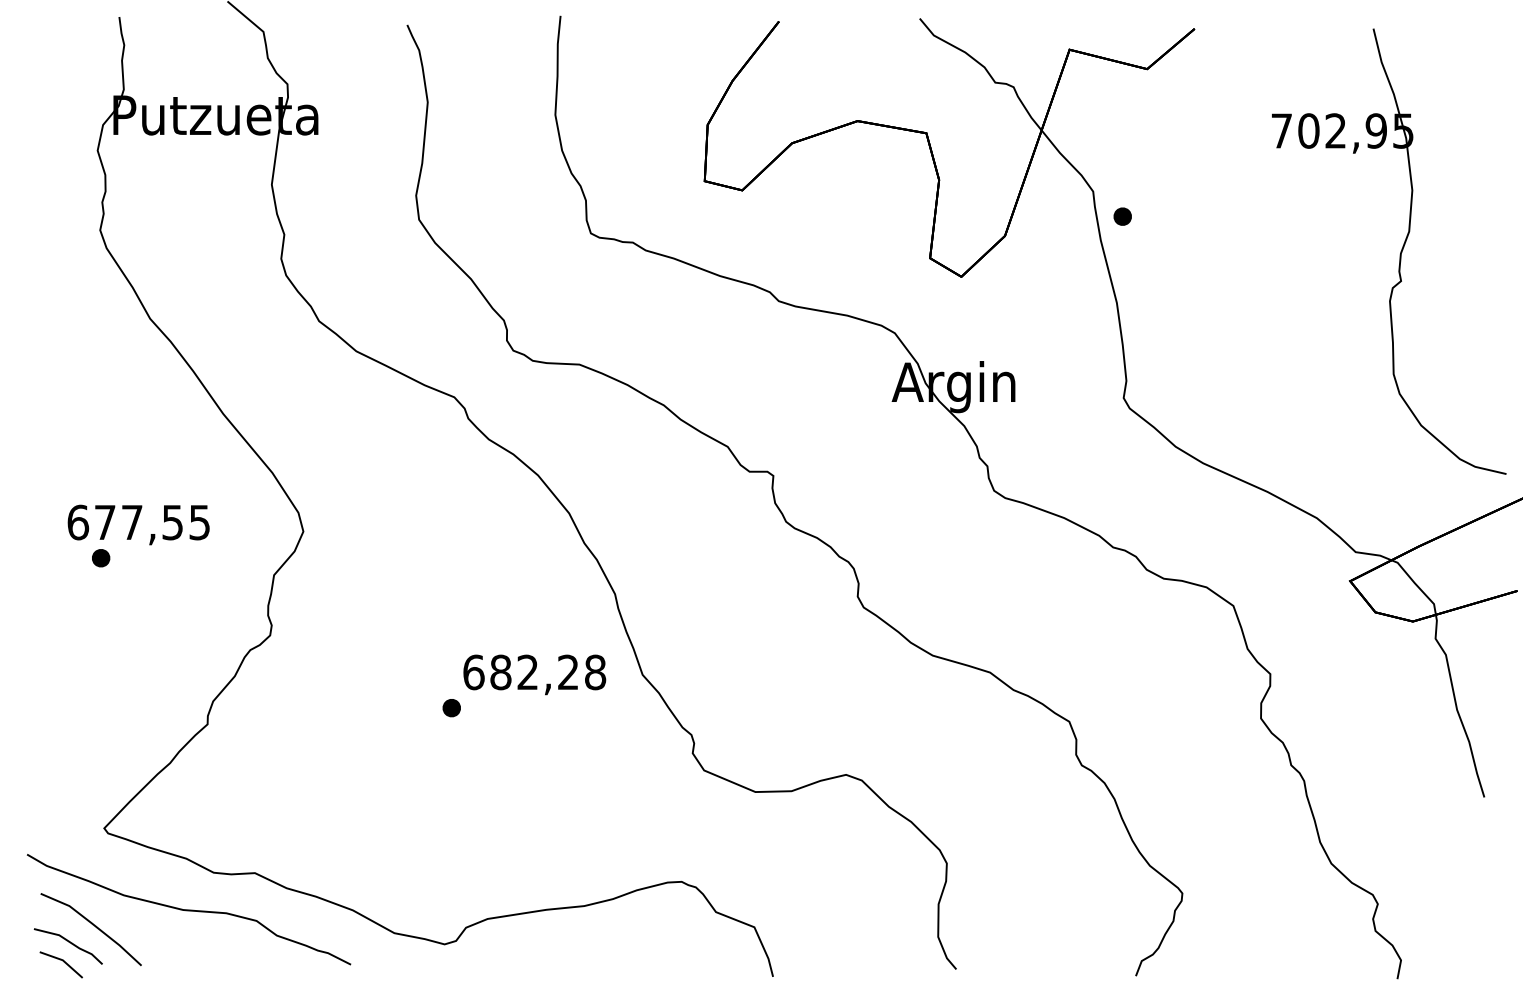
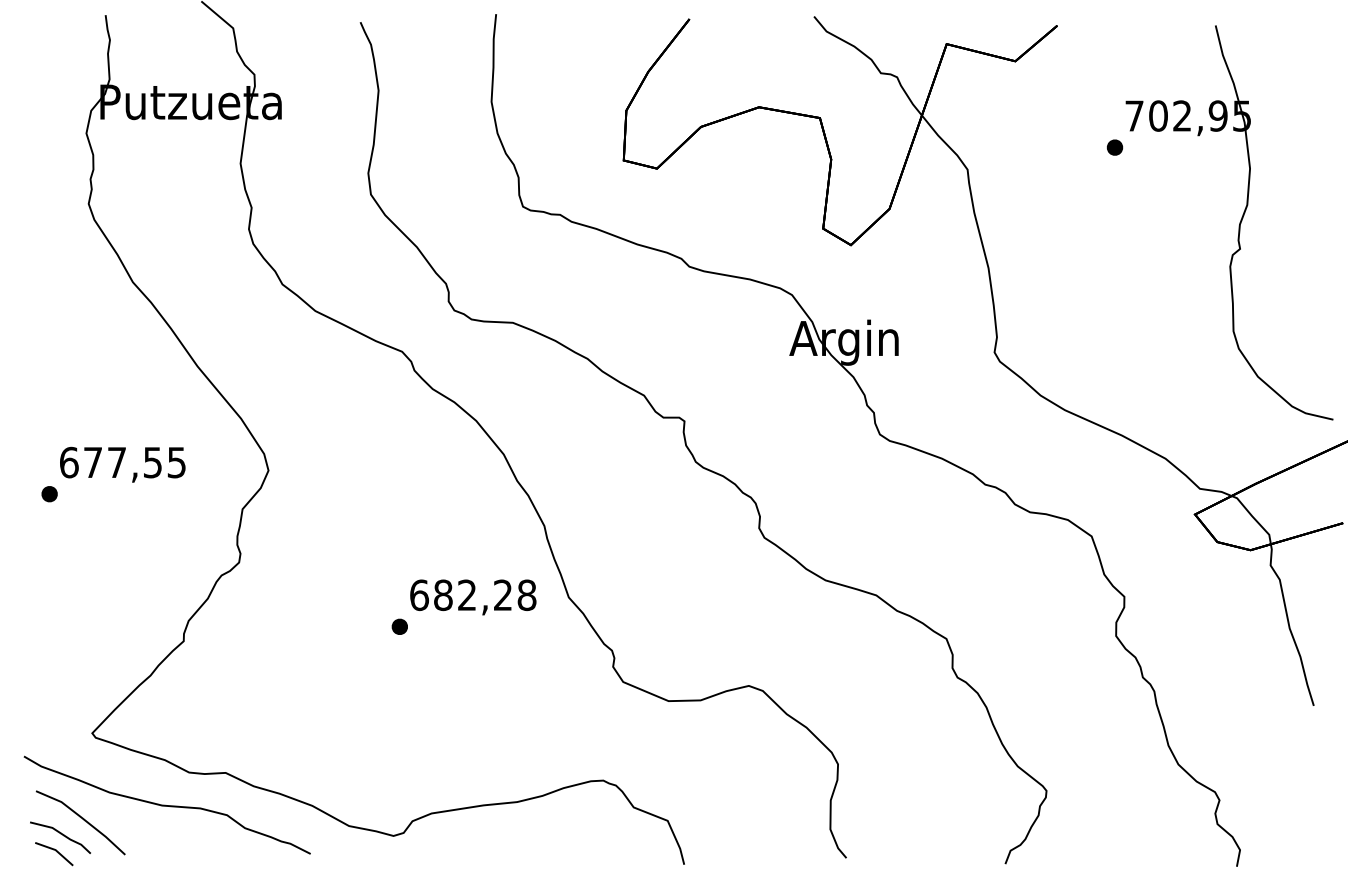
part: (1122, 216) -> (1114, 147), moved
part: (101, 558) -> (50, 494), moved

